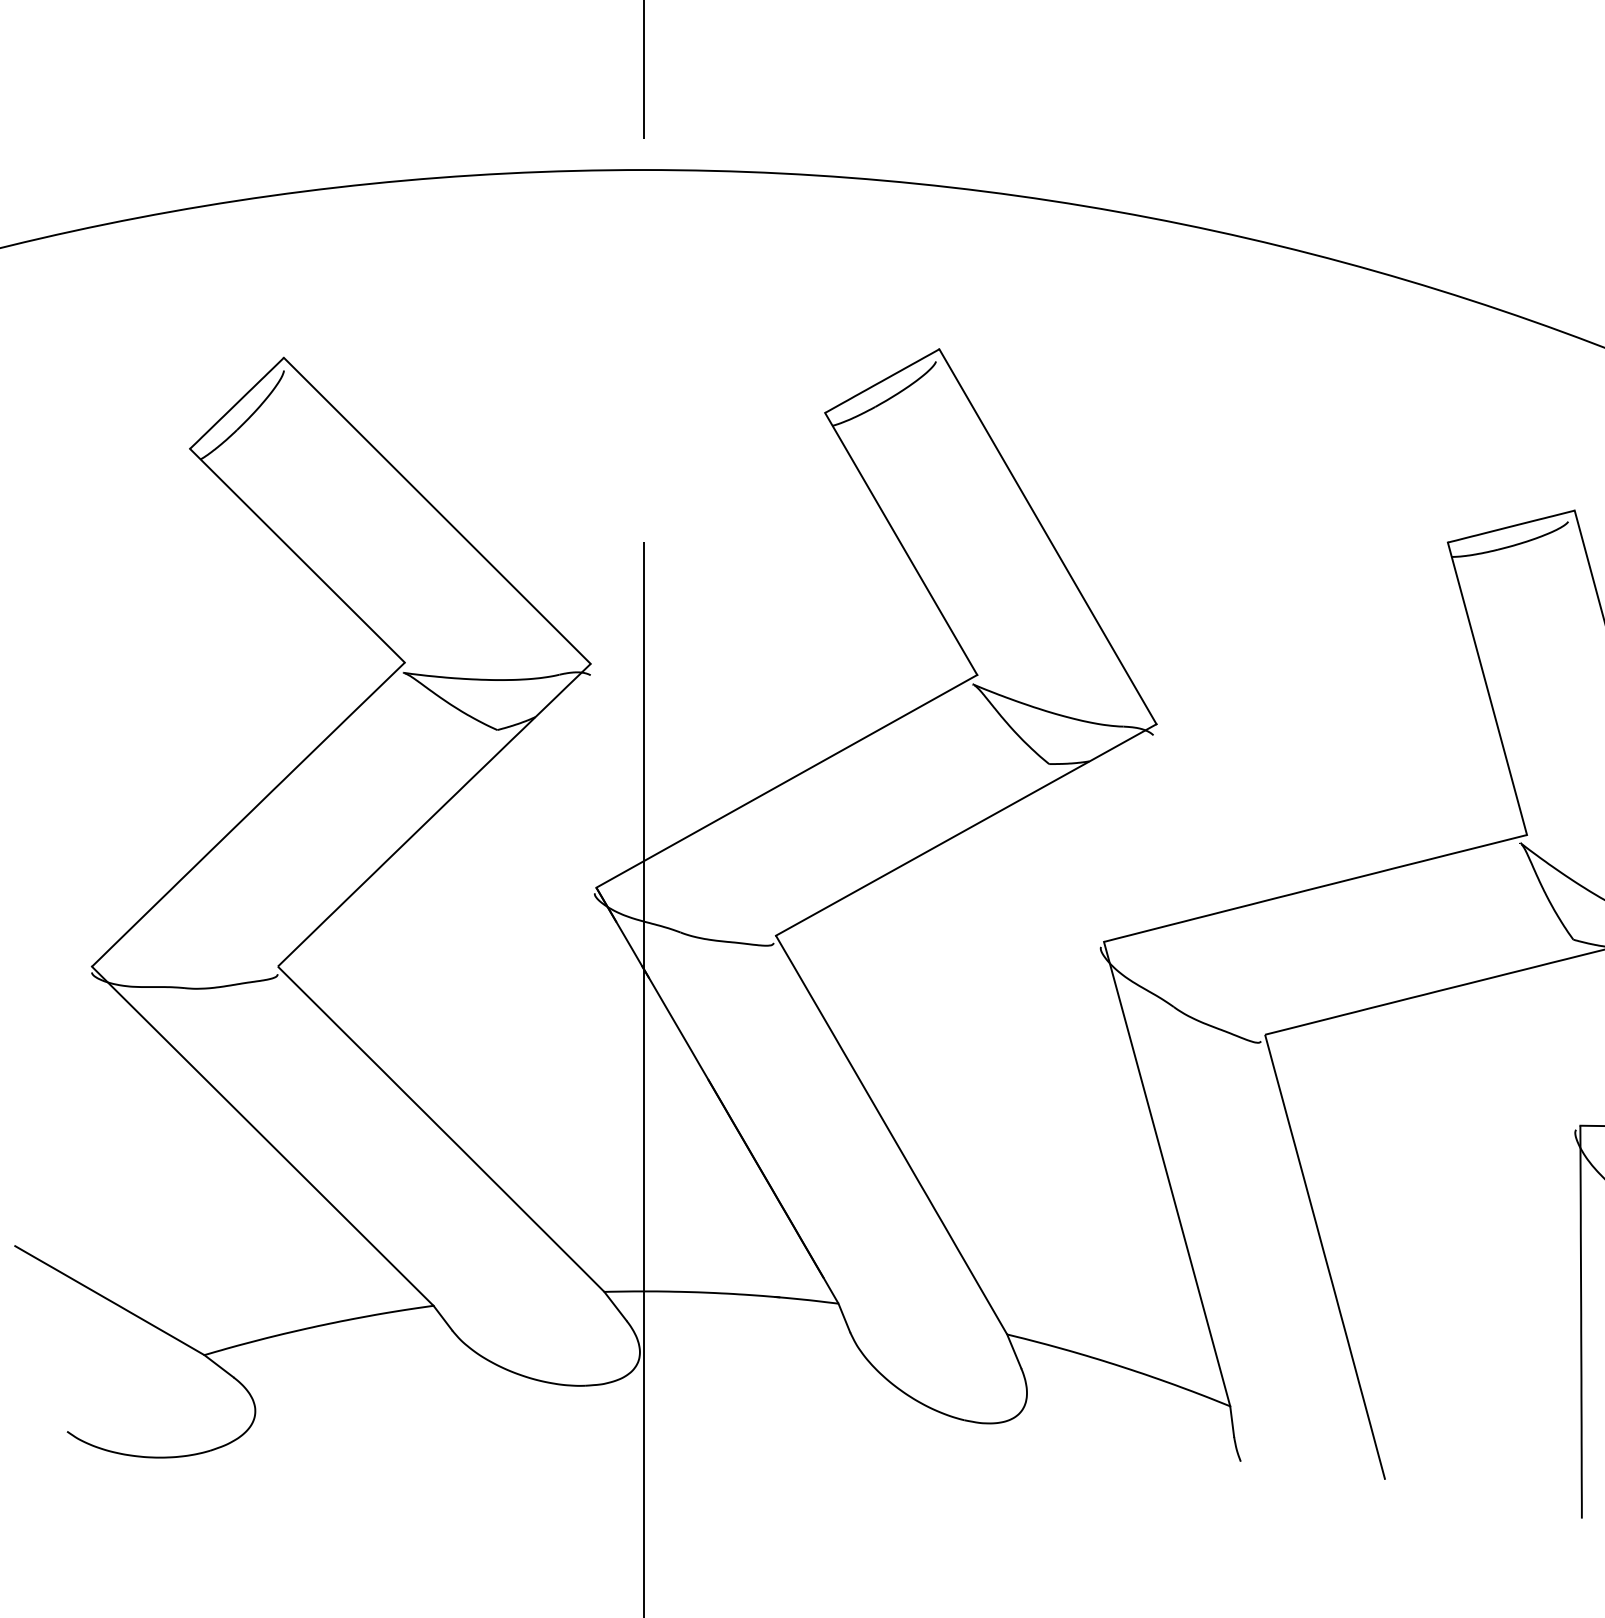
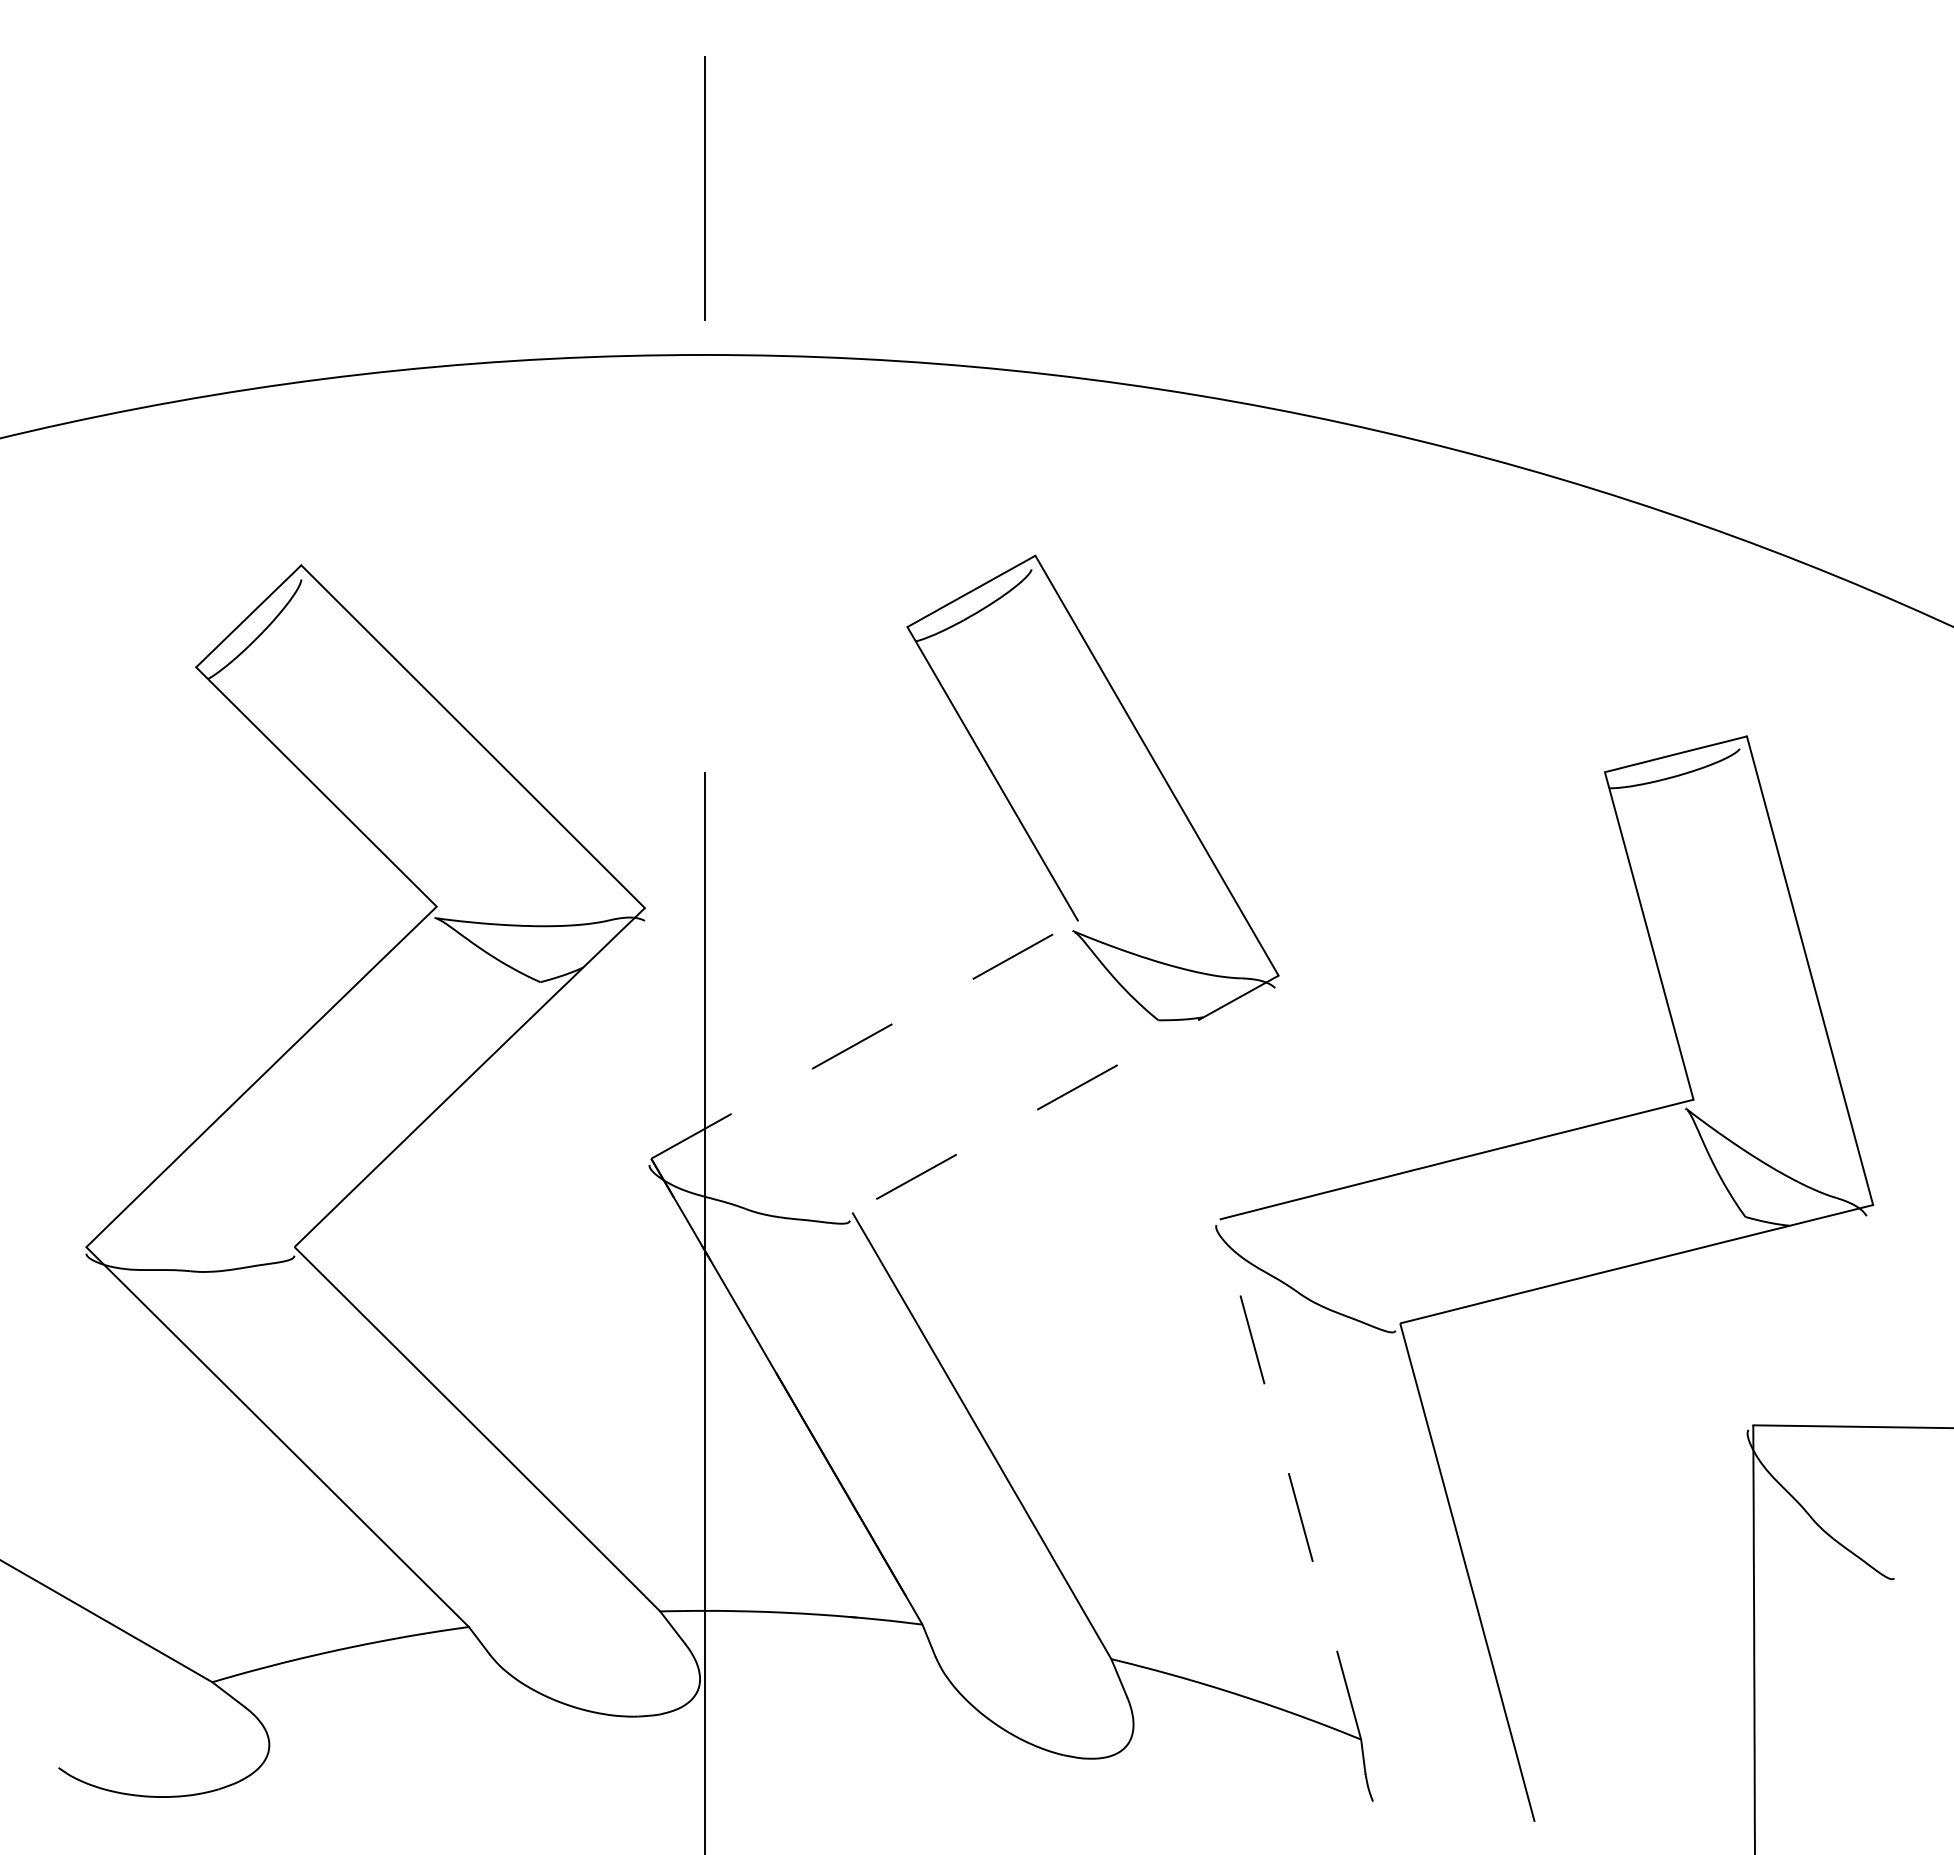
line: (787, 781) -> (865, 1039), solid -> dashed
line: (966, 830) -> (1065, 1094), solid -> dashed
line: (1167, 1174) -> (1290, 1479), solid -> dashed

